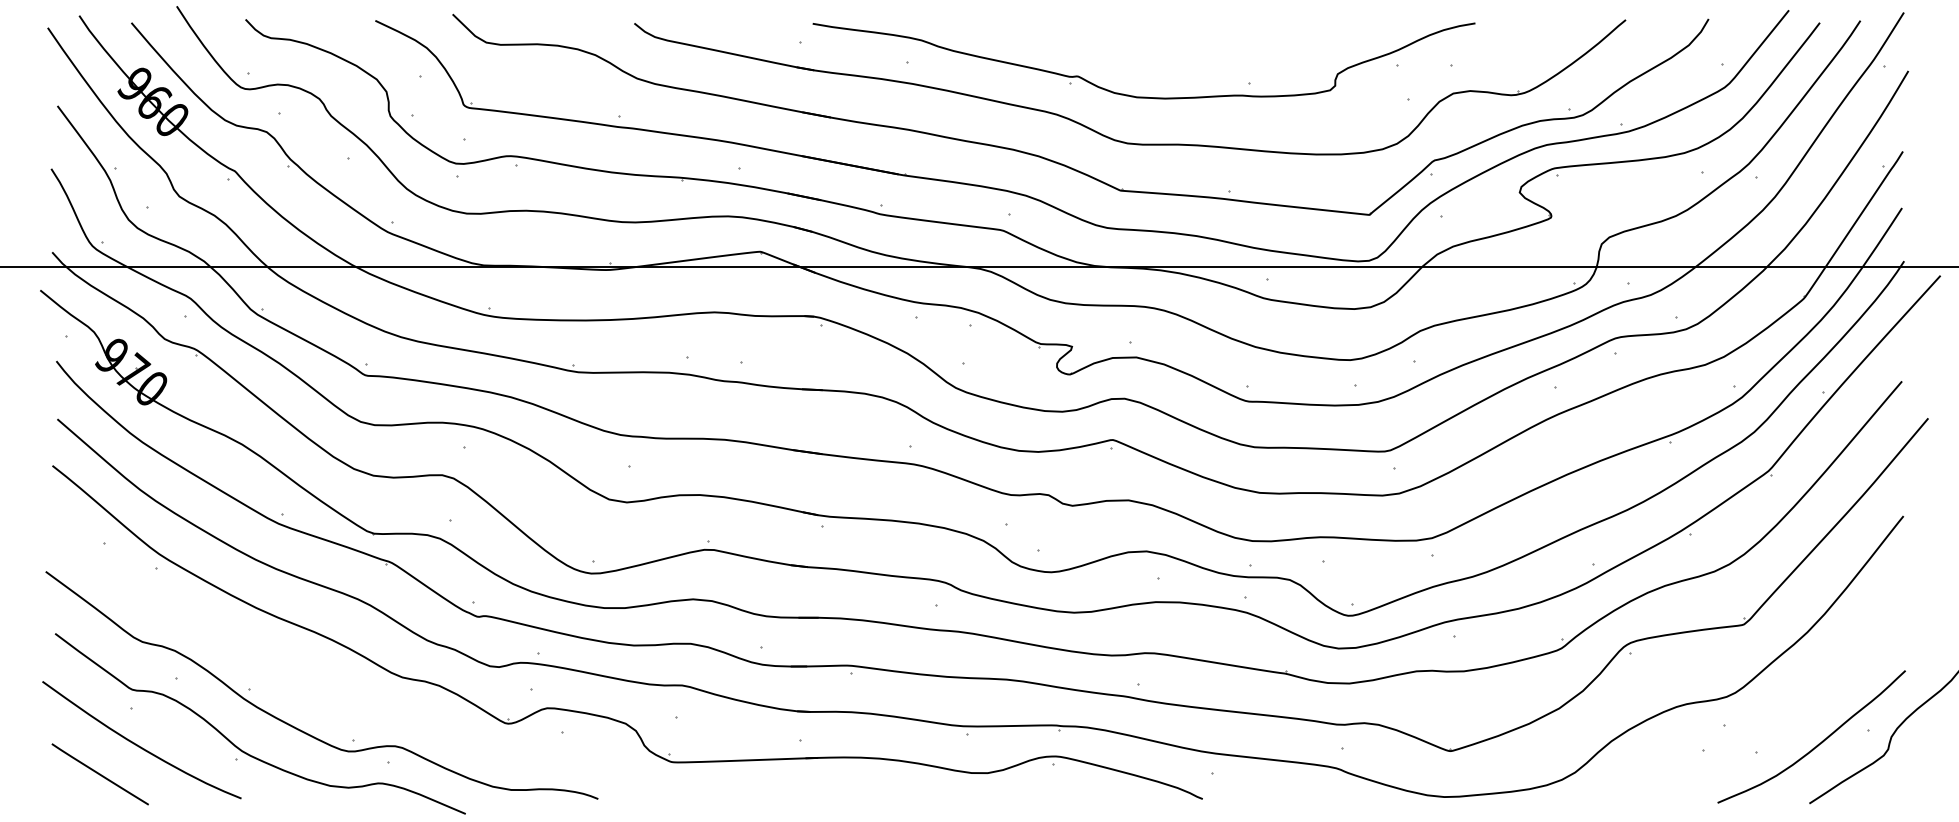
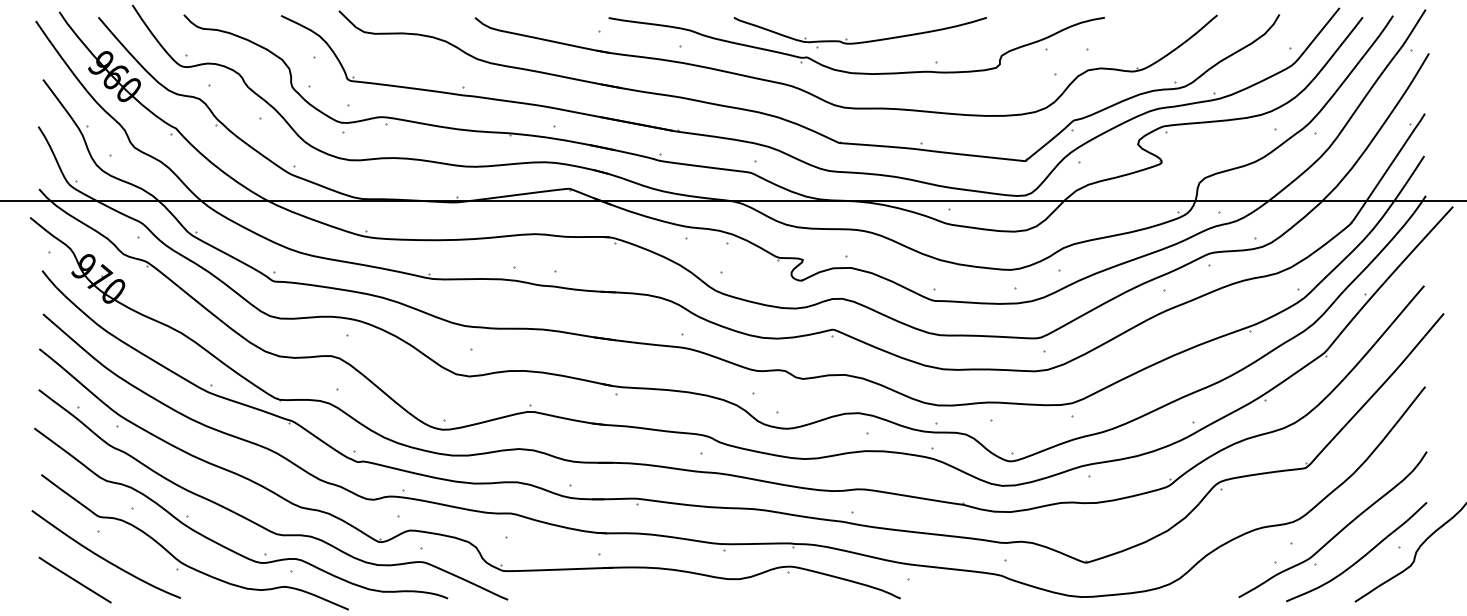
part: (1149, 55) -> (860, 41), added
curve: (343, 698) -> (257, 523), added
curve: (1789, 708) -> (1340, 530), added

